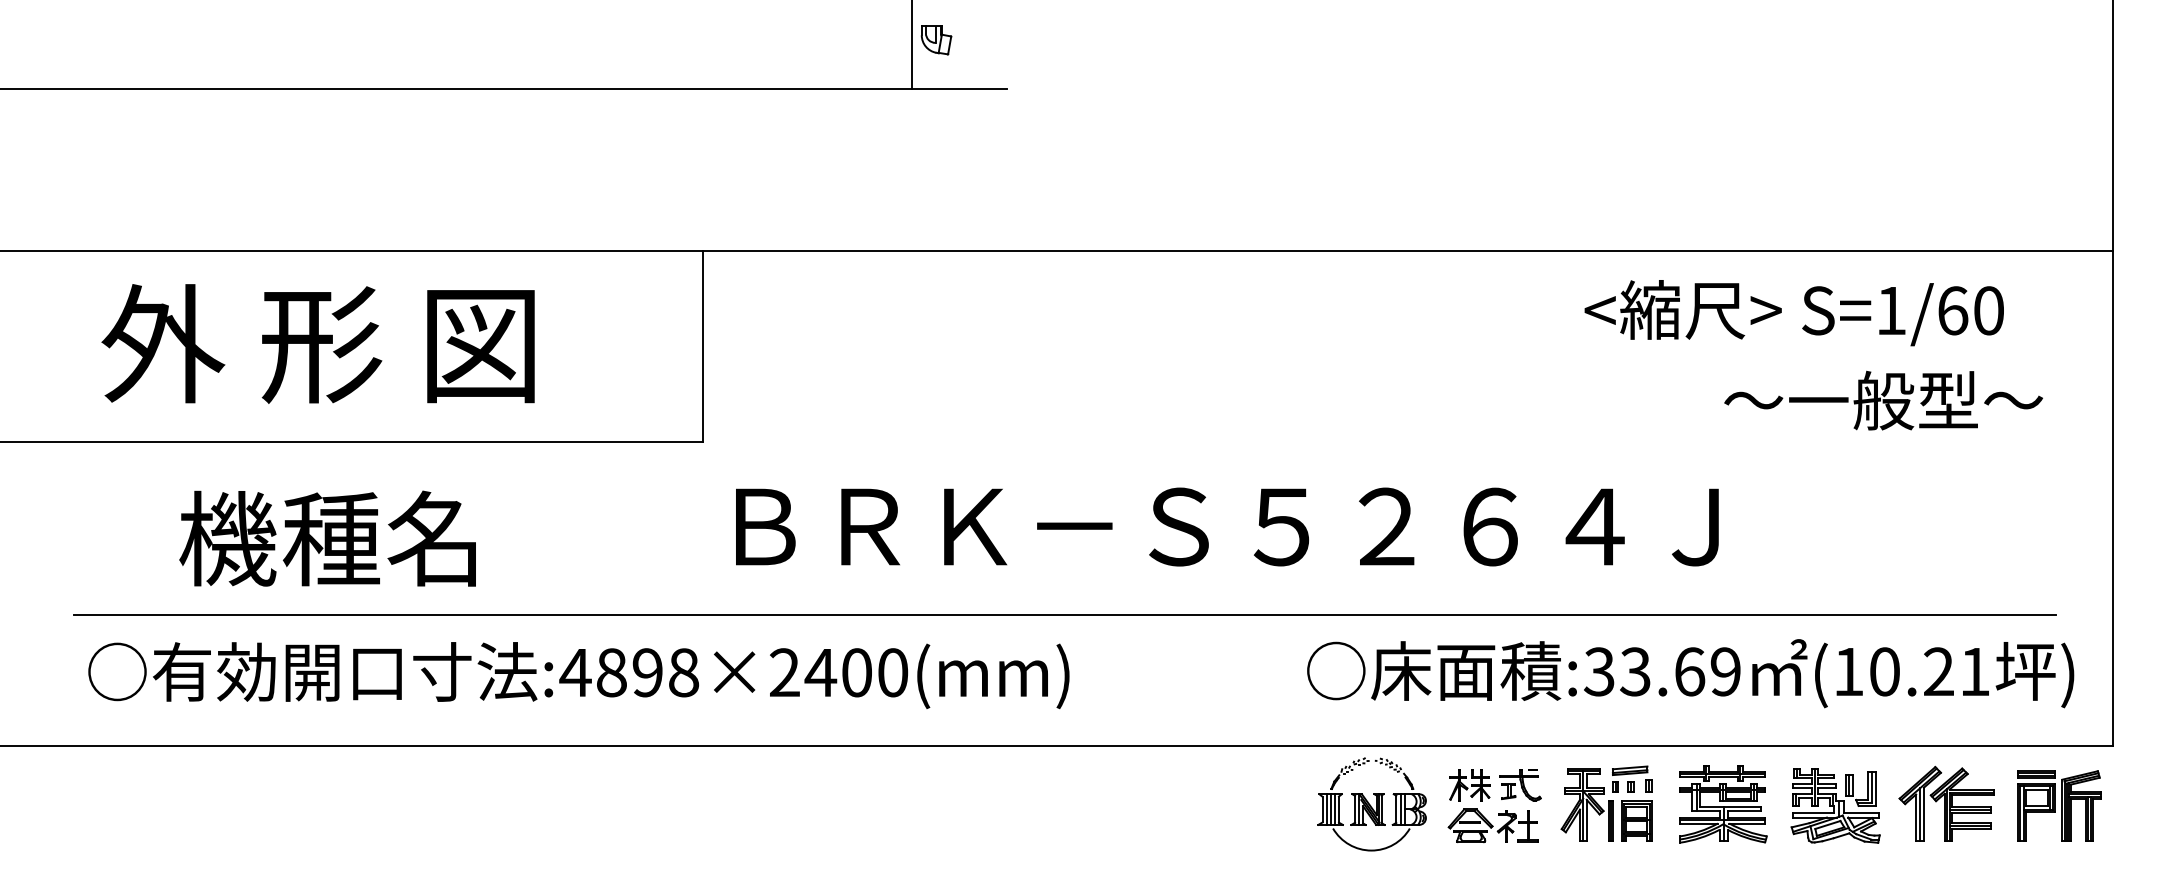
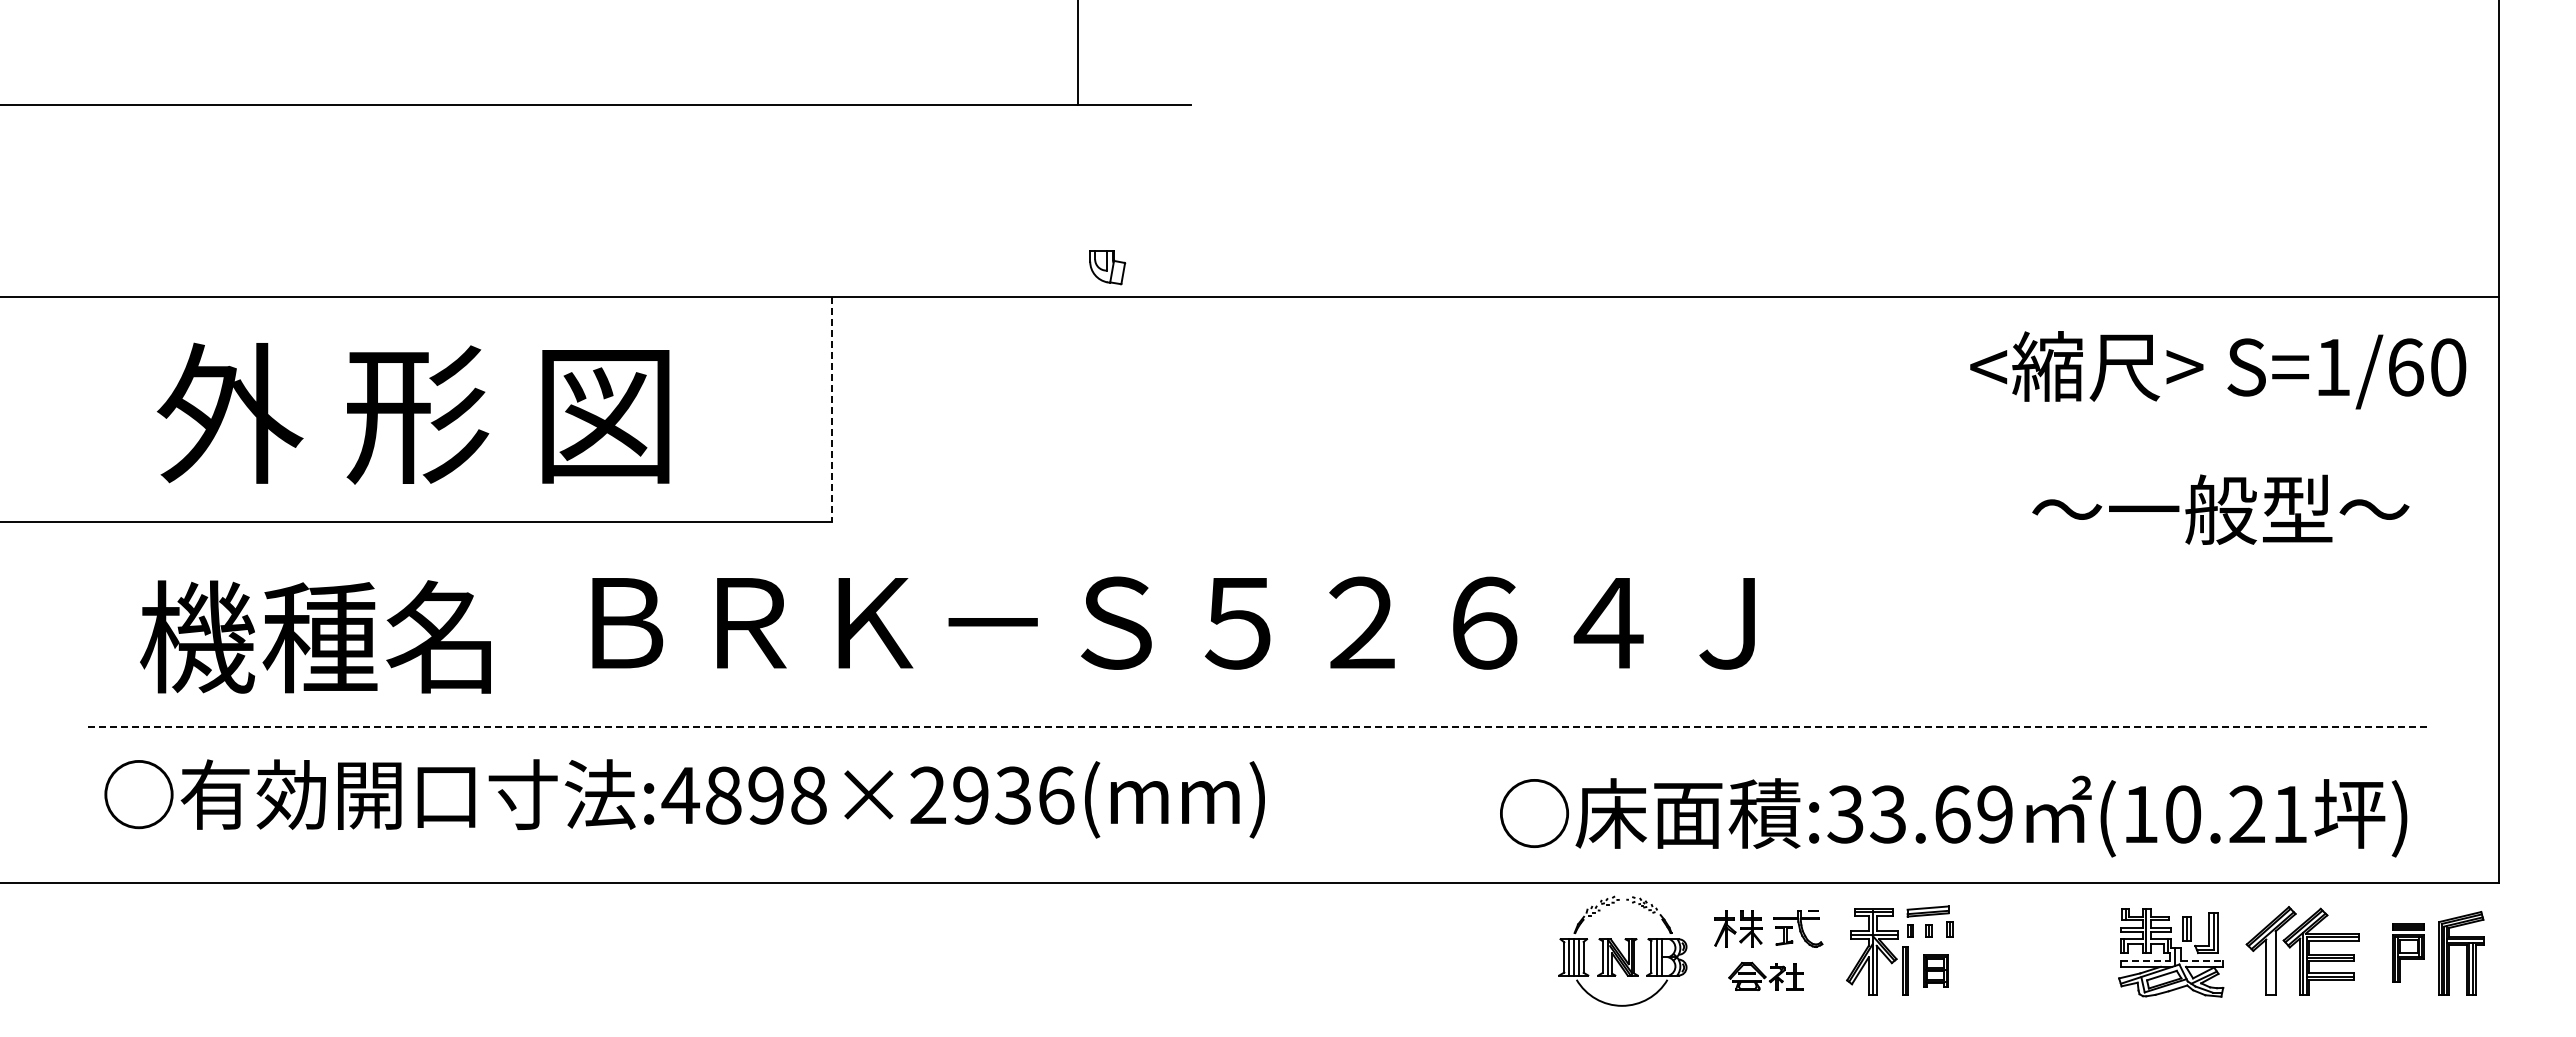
part: (936, 40) -> (1107, 267), moved
text: (1794, 313) -> (2218, 370), moved
text: (318, 343) -> (413, 413), moved
line: (703, 346) -> (831, 409), solid -> dashed
text: (1883, 400) -> (2220, 509), moved
text: (1227, 526) -> (1173, 622), moved
text: (327, 538) -> (315, 636), moved
line: (1064, 615) -> (1259, 727), solid -> dashed
text: (856, 672) -> (1012, 795), :4898×2400(mm) -> :4898×2936(mm)
text: (1690, 673) -> (1953, 816), moved
part: (1723, 804) -> (2038, 951), removed
part: (2036, 806) -> (2408, 953), size x0.7
line: (1814, 813) -> (2145, 961), solid -> dashed
line: (1861, 813) -> (2201, 961), solid -> dashed
line: (1919, 814) -> (2270, 963), removed
part: (1636, 820) -> (1935, 970), size x0.7
part: (1492, 825) -> (1765, 976), size x0.7

